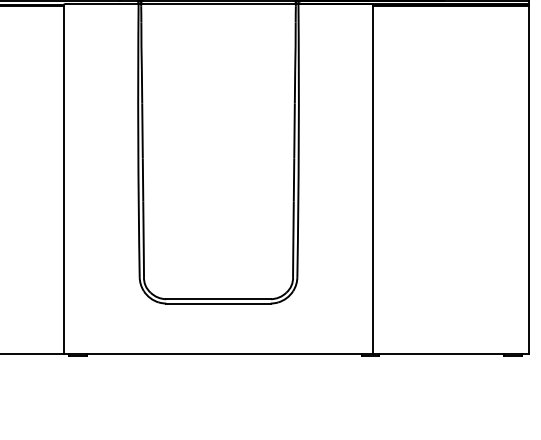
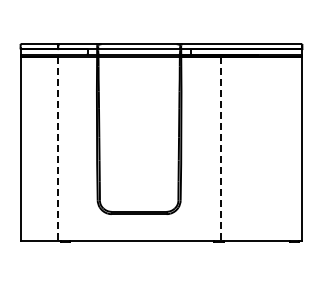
line: (63, 180) -> (57, 149), solid -> dashed
line: (373, 180) -> (220, 149), solid -> dashed

